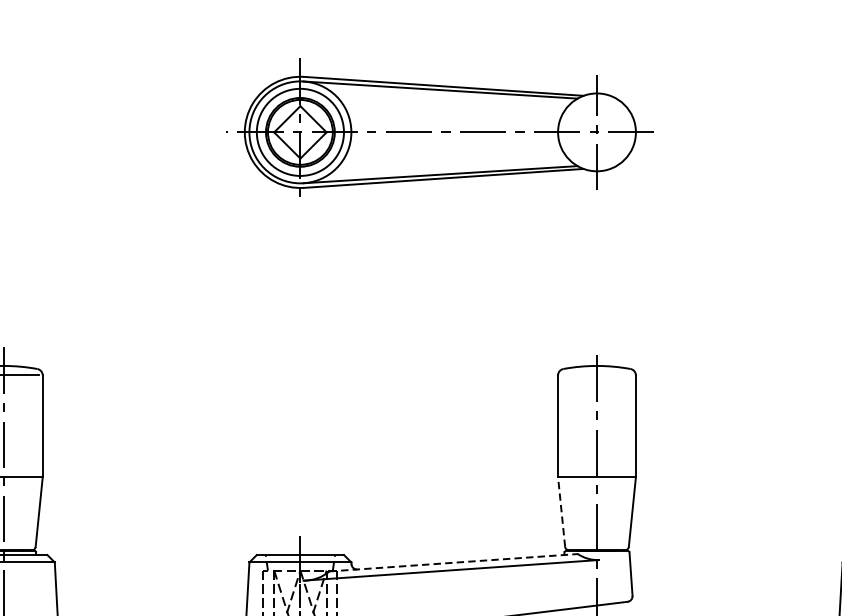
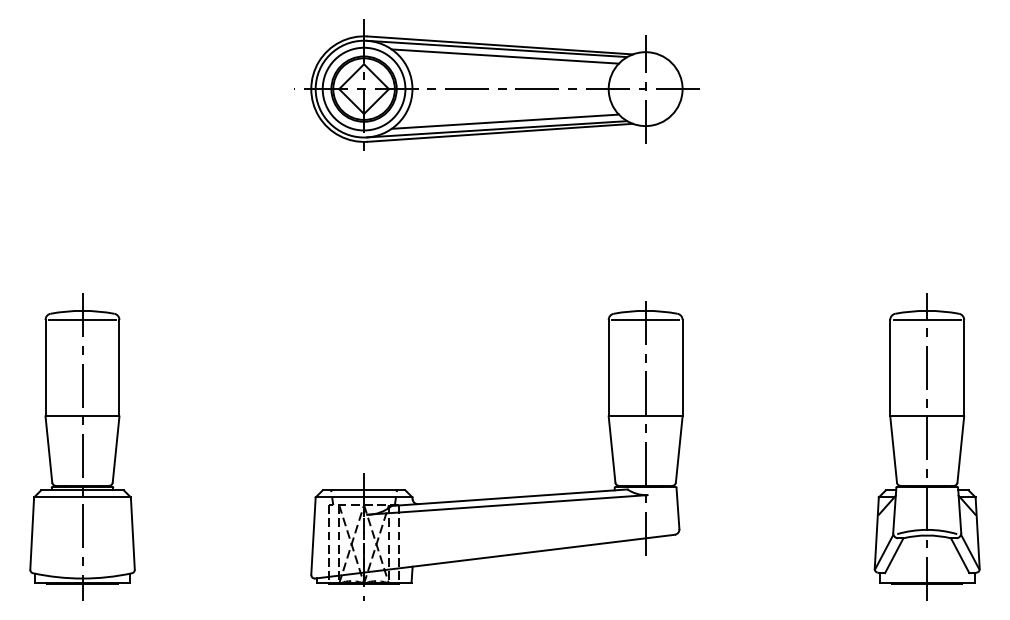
line: (448, 98) -> (504, 56), added
line: (448, 166) -> (504, 121), added
line: (596, 375) -> (645, 319), added
line: (562, 511) -> (612, 449), dashed -> solid
line: (454, 562) -> (510, 497), dashed -> solid

